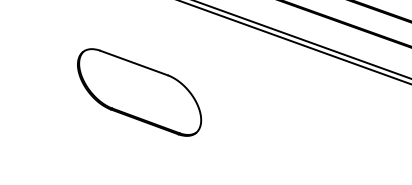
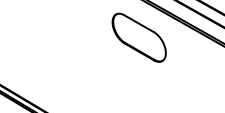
part: (137, 92) -> (138, 37), moved

